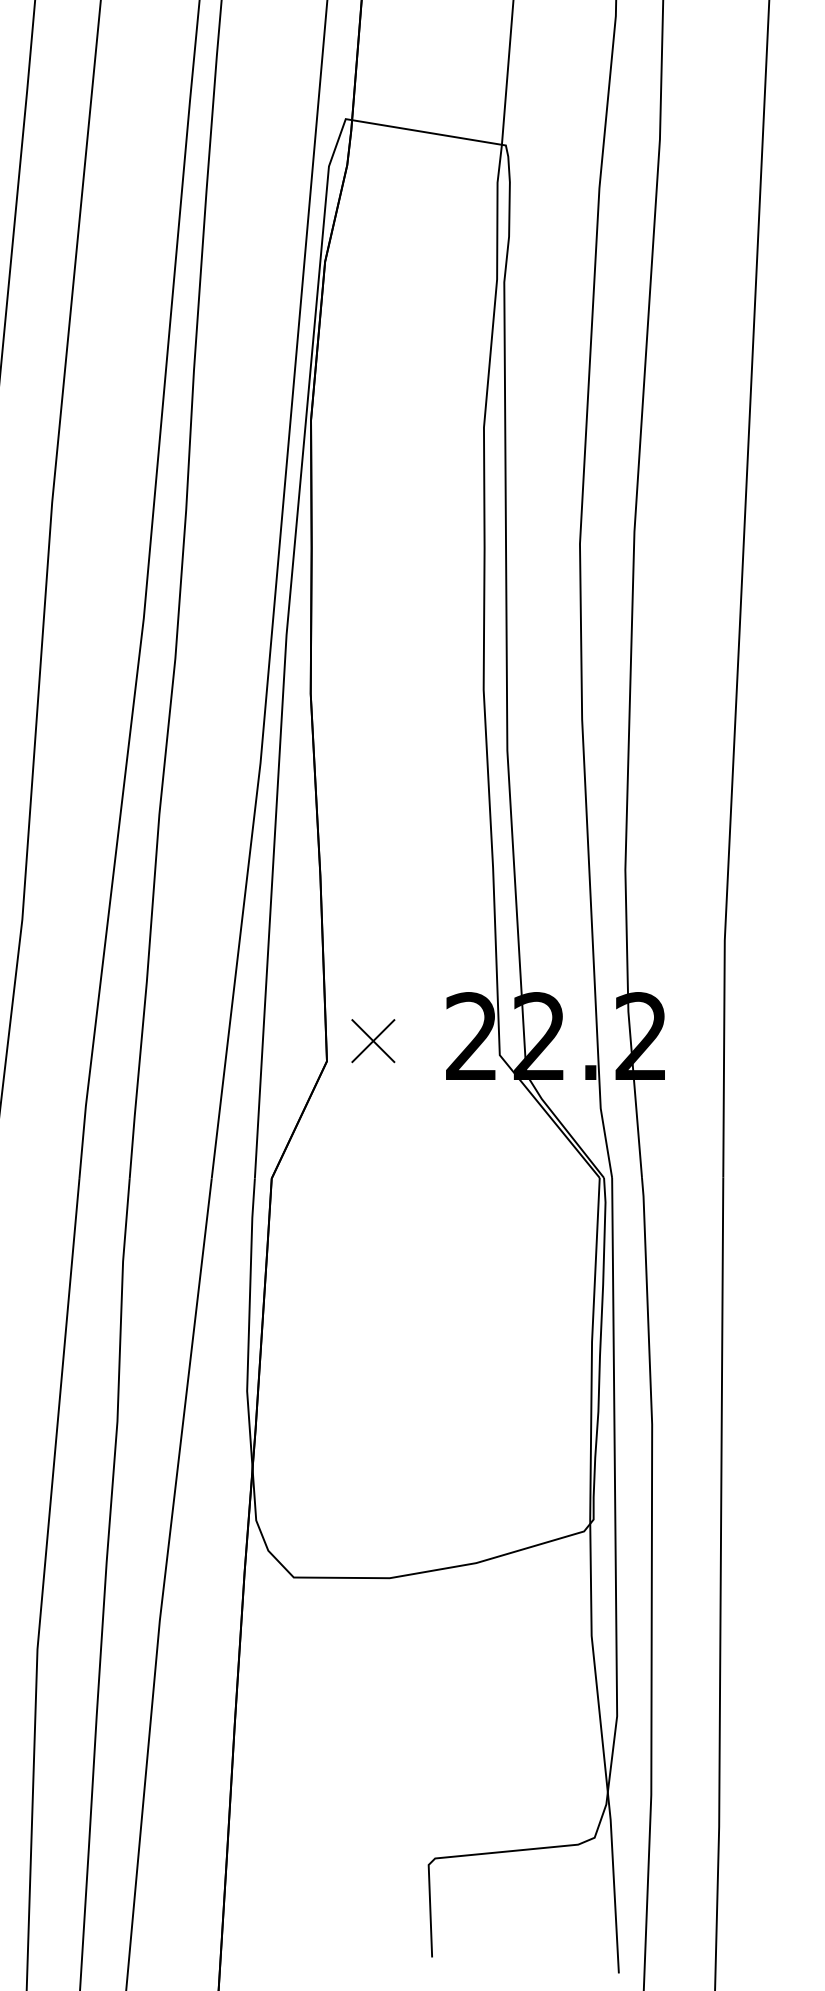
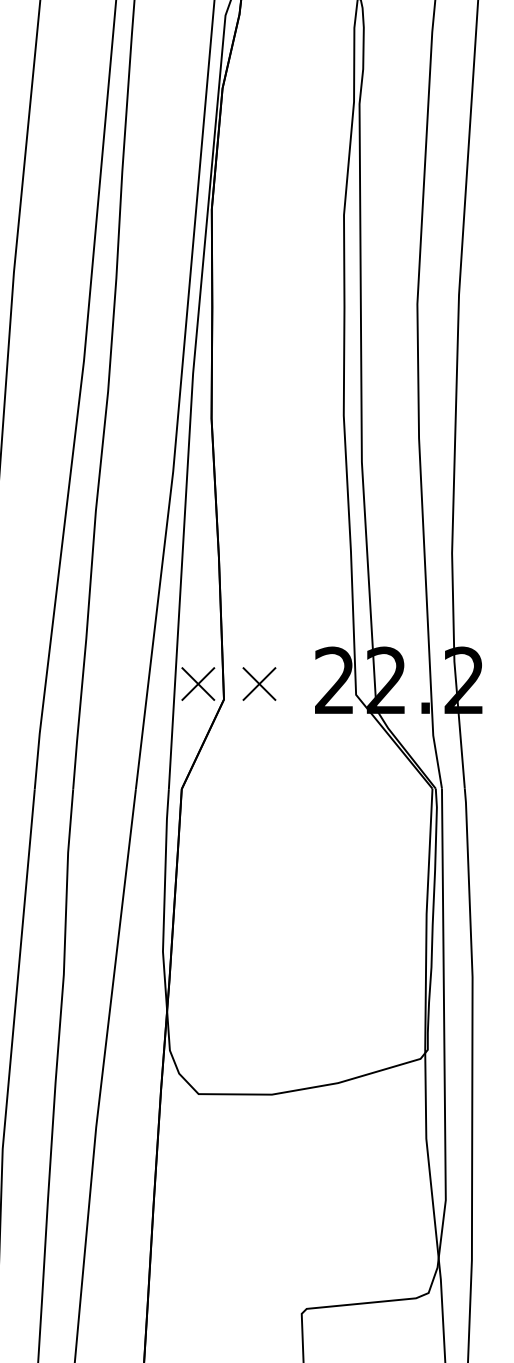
part: (293, 1041) -> (198, 684), added

